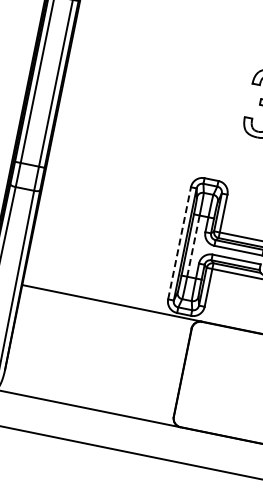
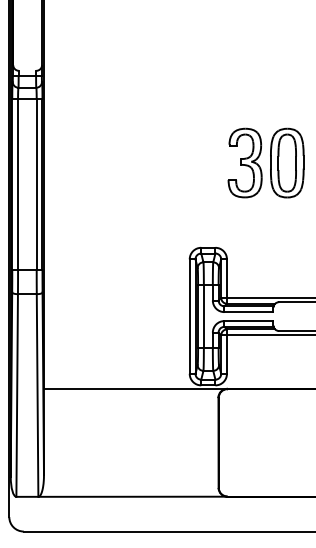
line: (179, 243) -> (189, 316), dashed -> solid
line: (193, 245) -> (203, 316), dashed -> solid

